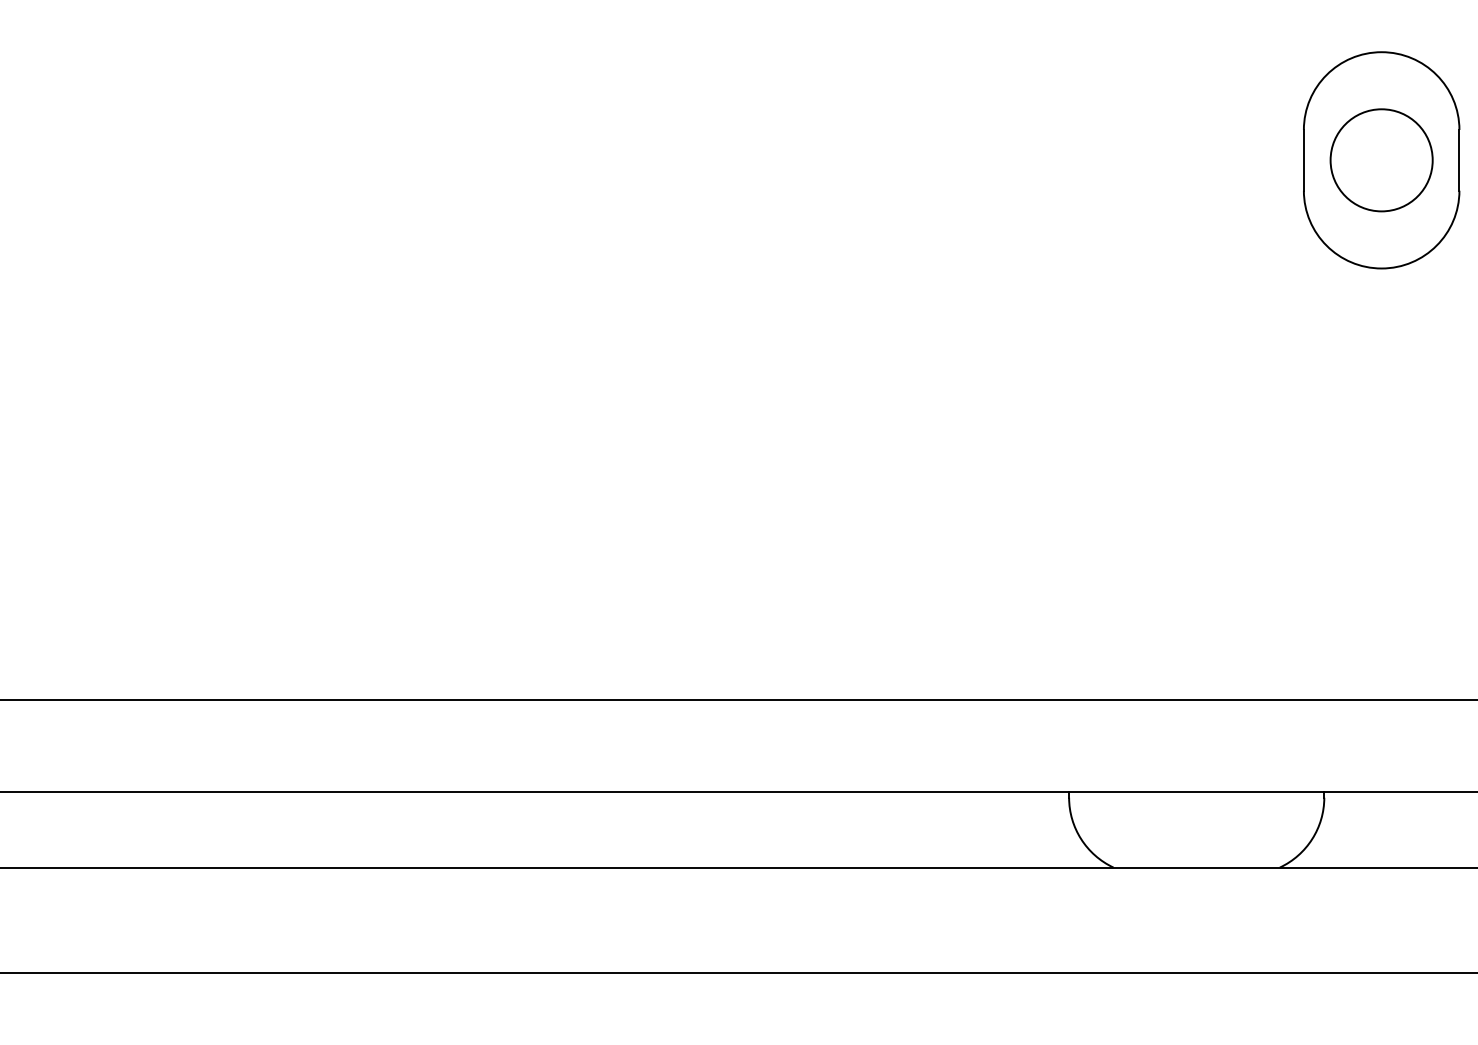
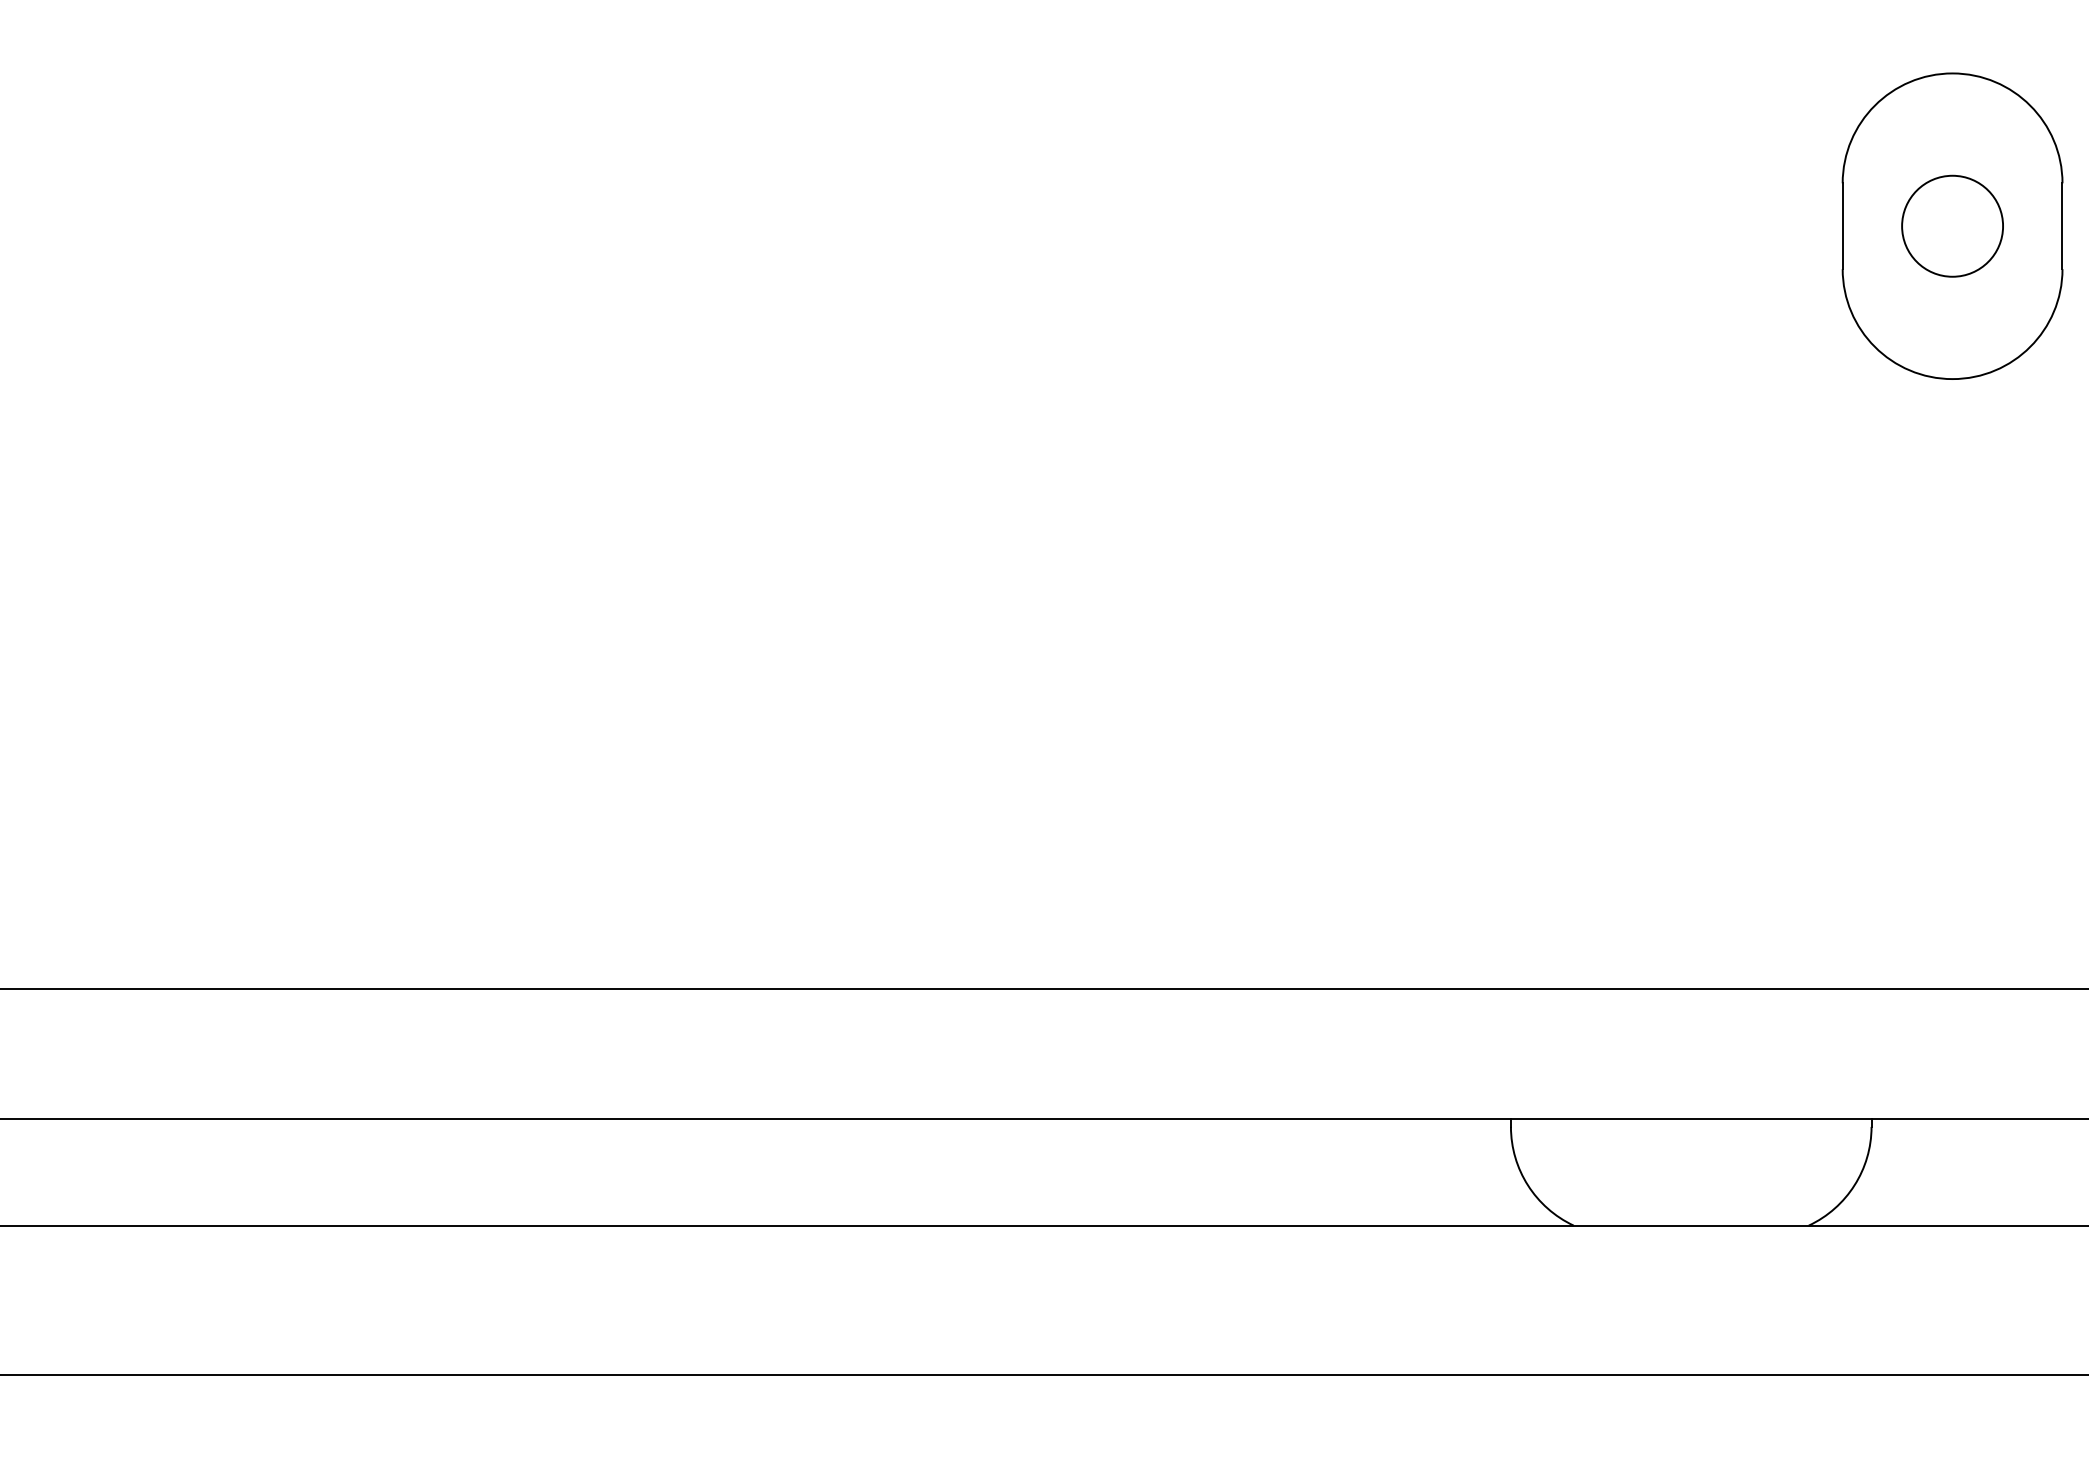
circle: (1381, 160) -> (1952, 226), size x0.7

